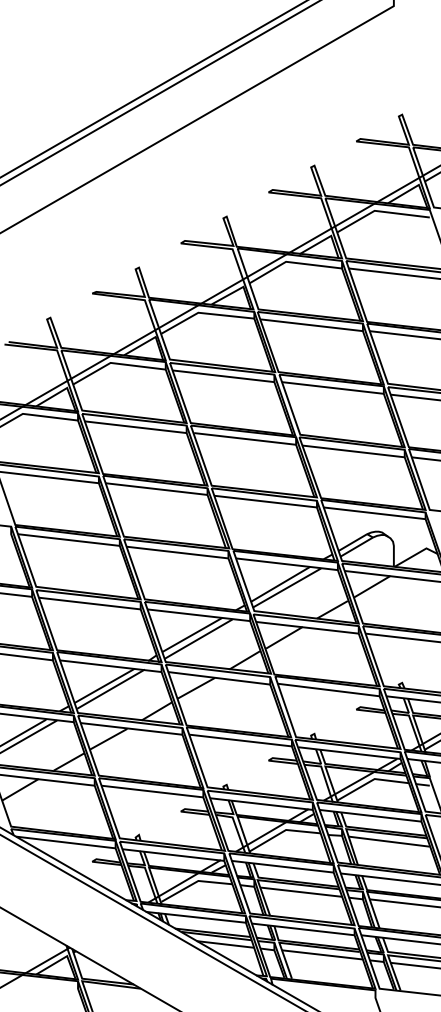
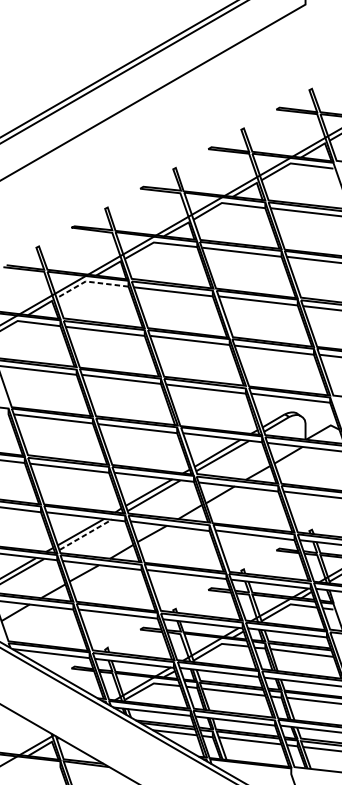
line: (115, 363) -> (89, 281), solid -> dashed
line: (111, 688) -> (86, 534), solid -> dashed

